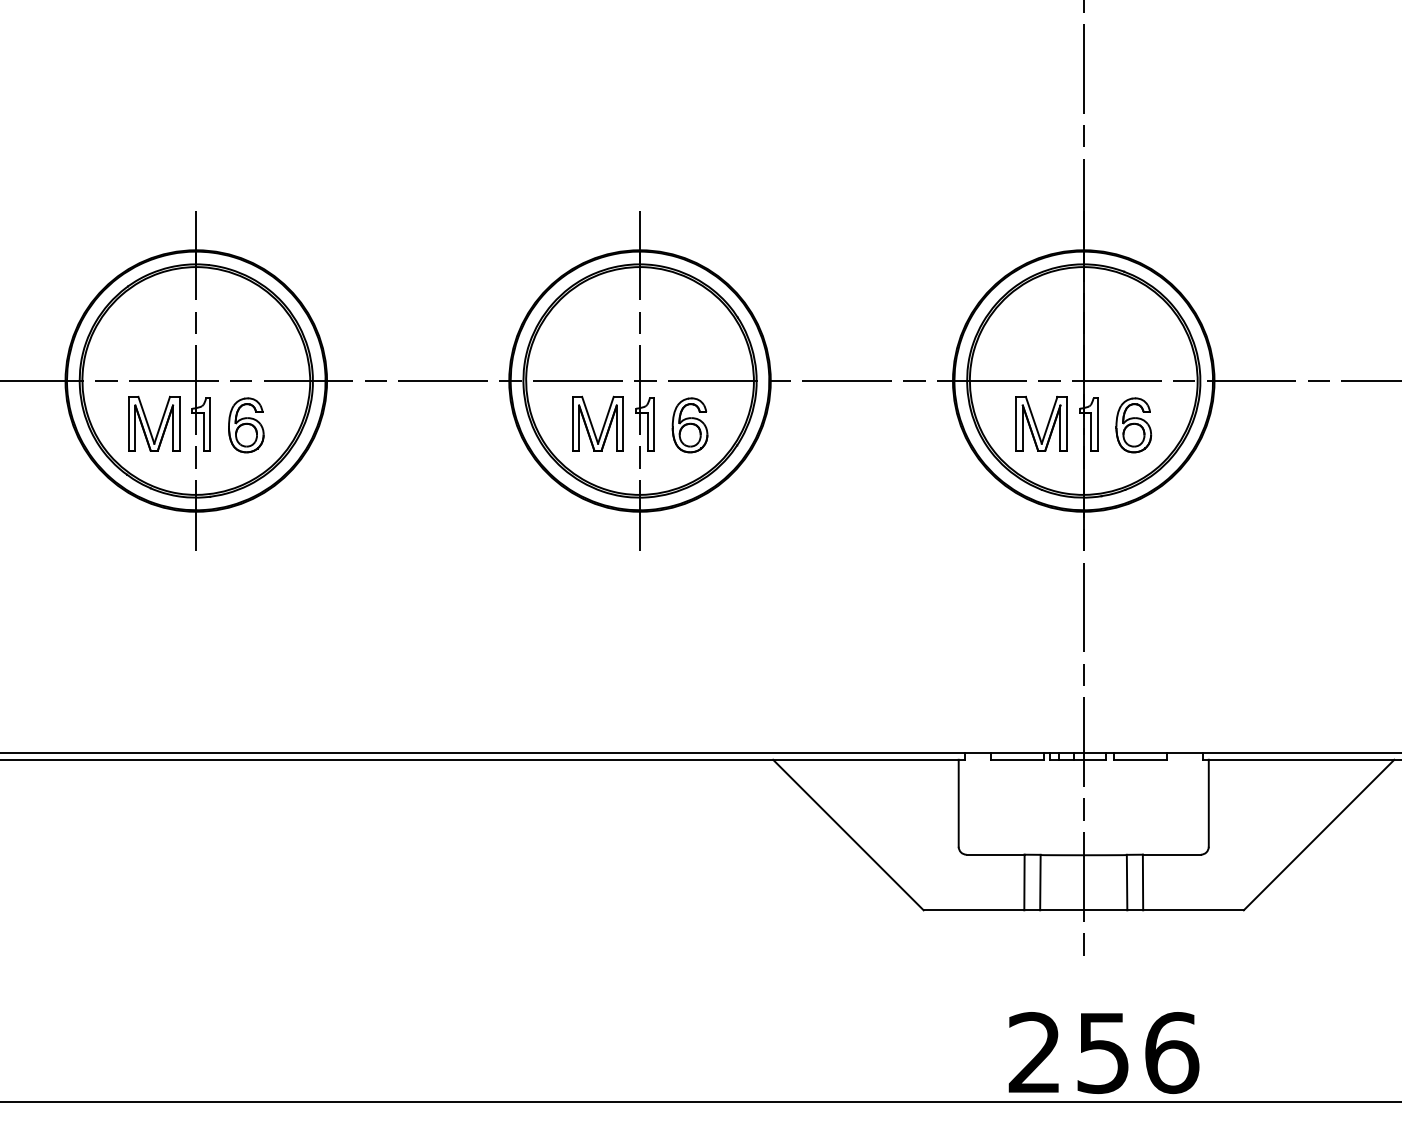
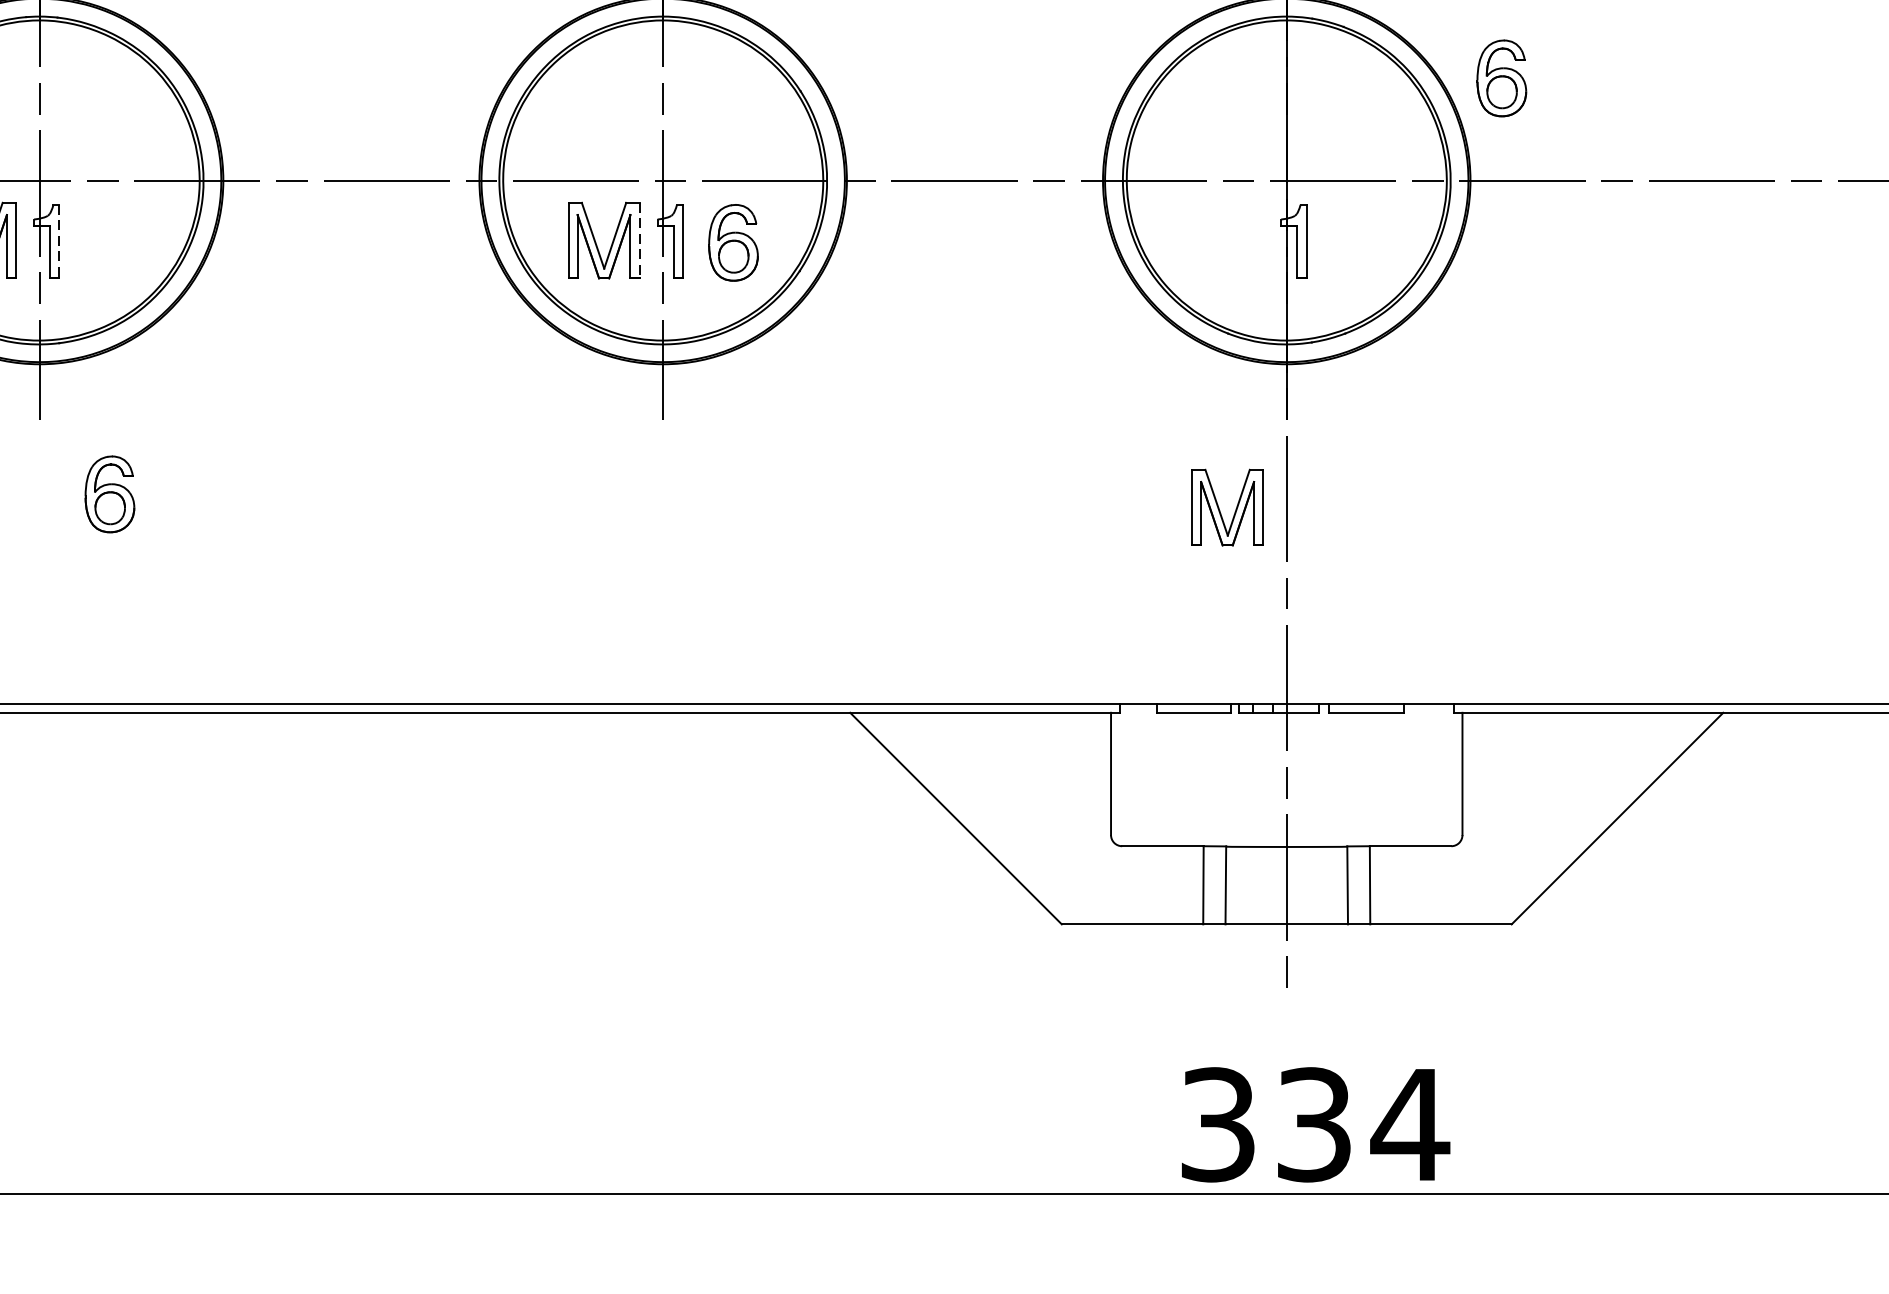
line: (623, 423) -> (639, 240), solid -> dashed
part: (1041, 423) -> (1227, 507), moved
line: (210, 425) -> (59, 243), solid -> dashed
part: (246, 425) -> (110, 494), moved
part: (1133, 425) -> (1501, 78), moved
text: (1104, 1053) -> (1315, 1125), 256 -> 334

